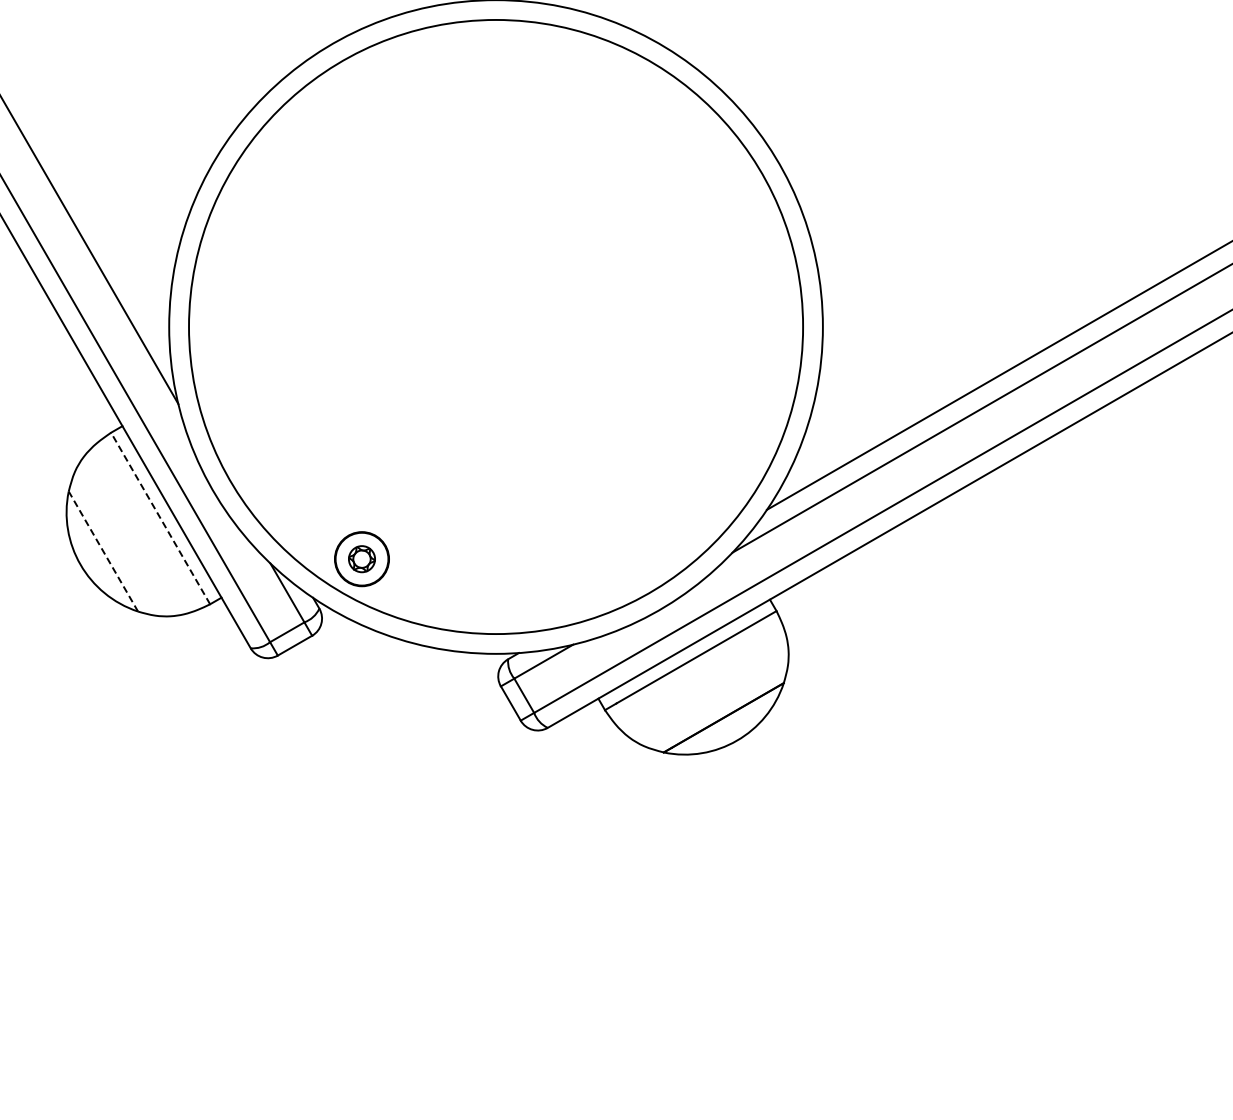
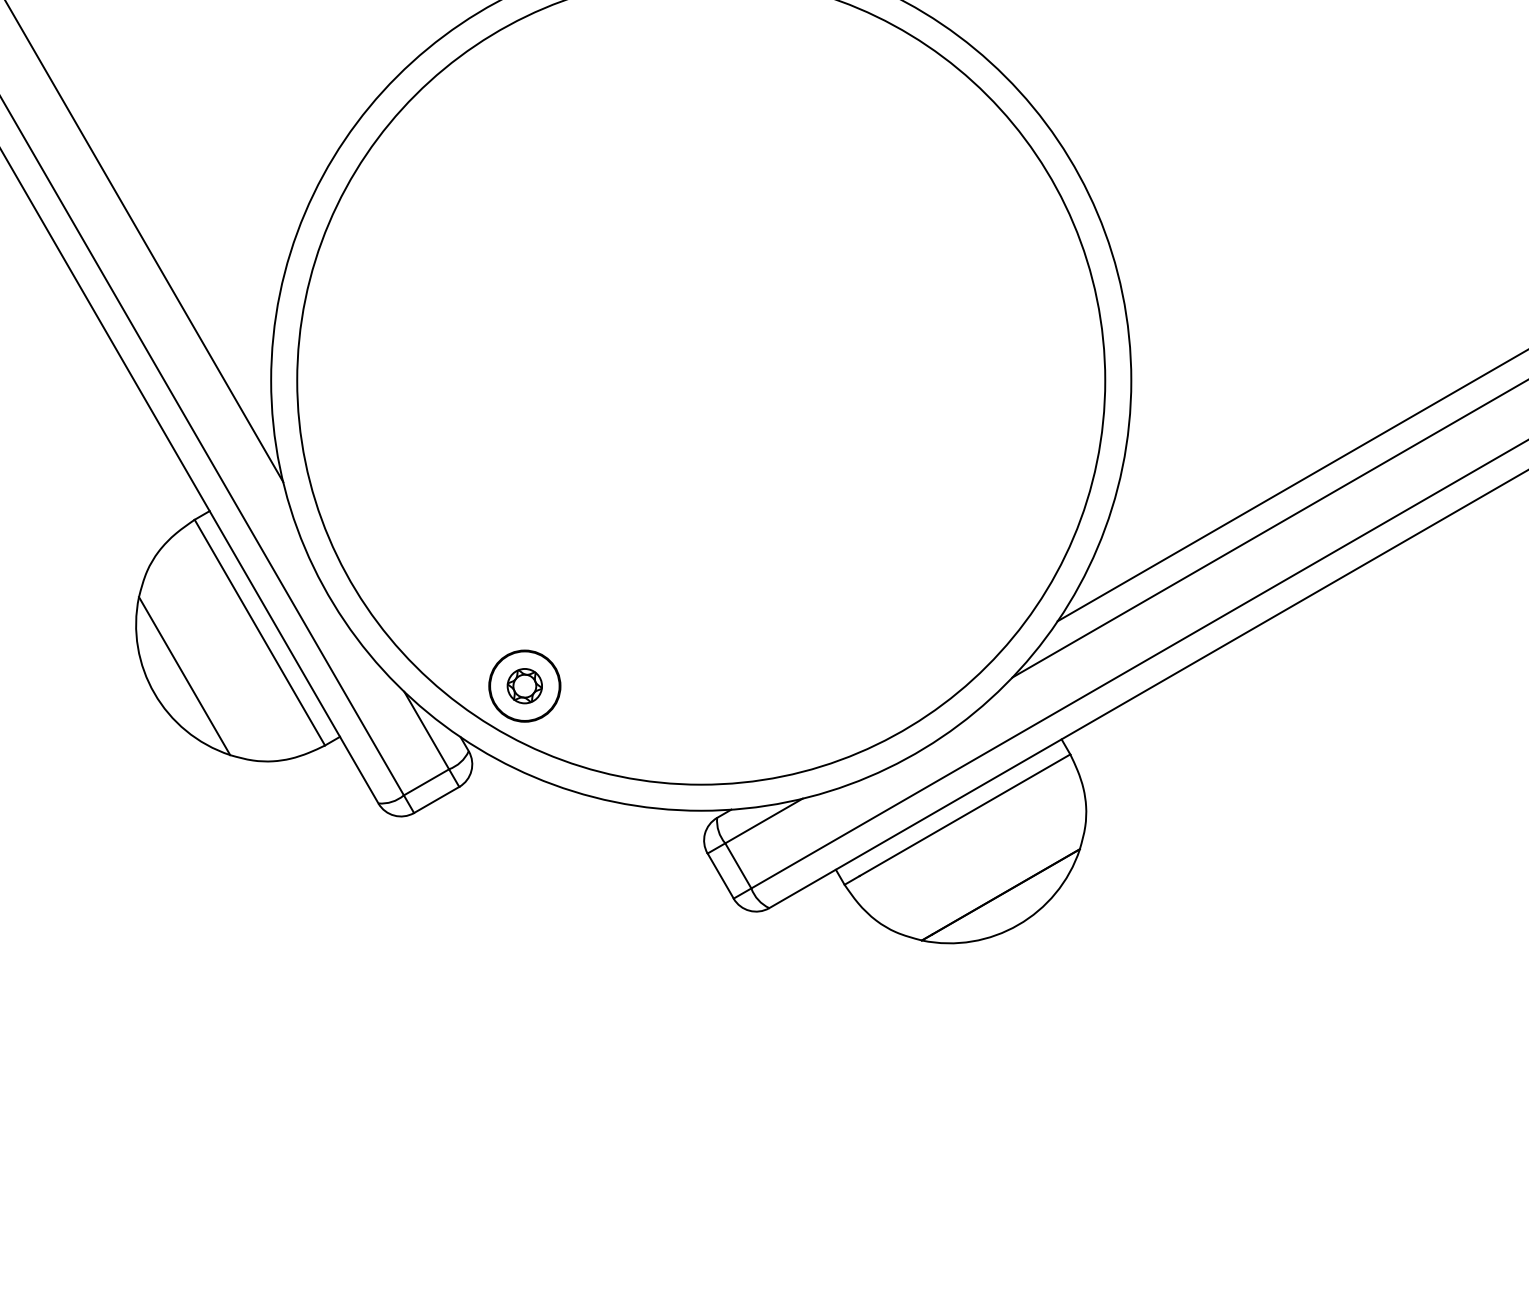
line: (160, 518) -> (259, 632), dashed -> solid
line: (103, 551) -> (184, 676), dashed -> solid

